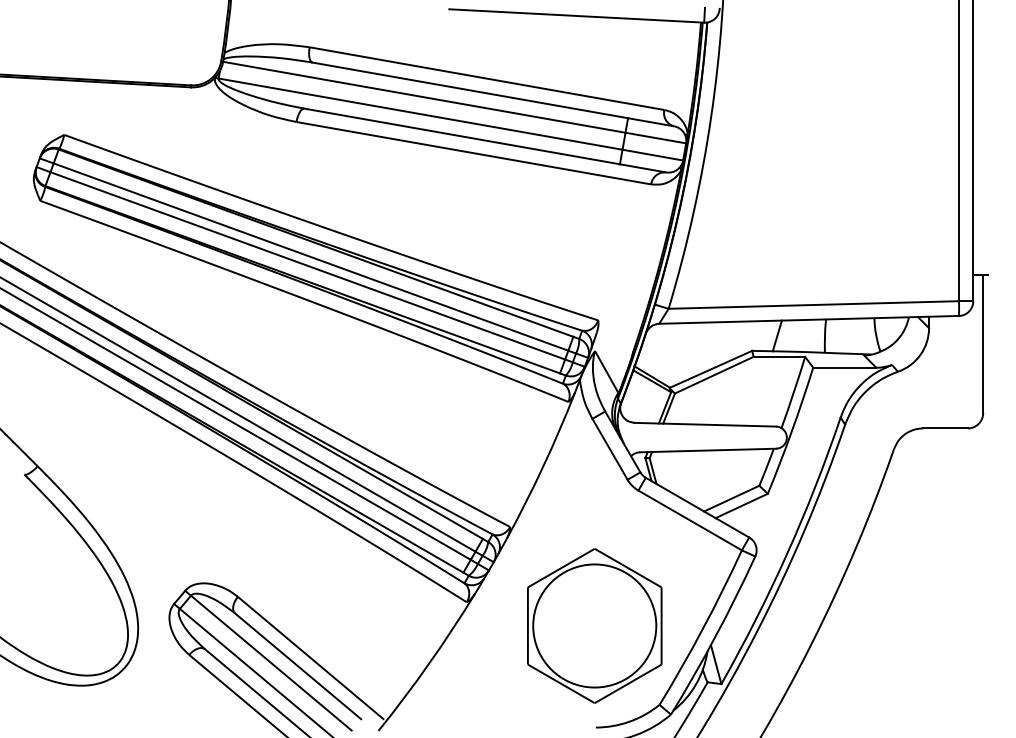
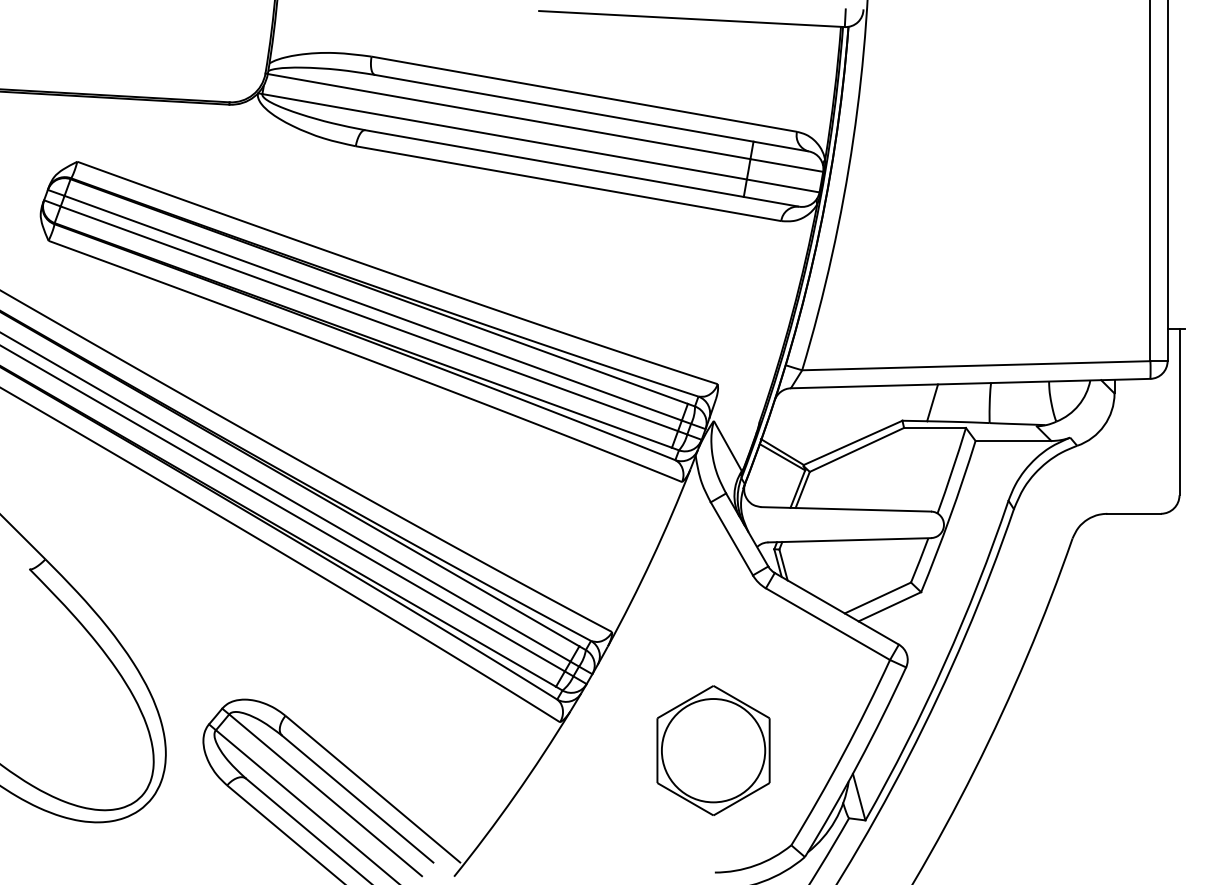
part: (594, 625) -> (713, 750), size x0.7

